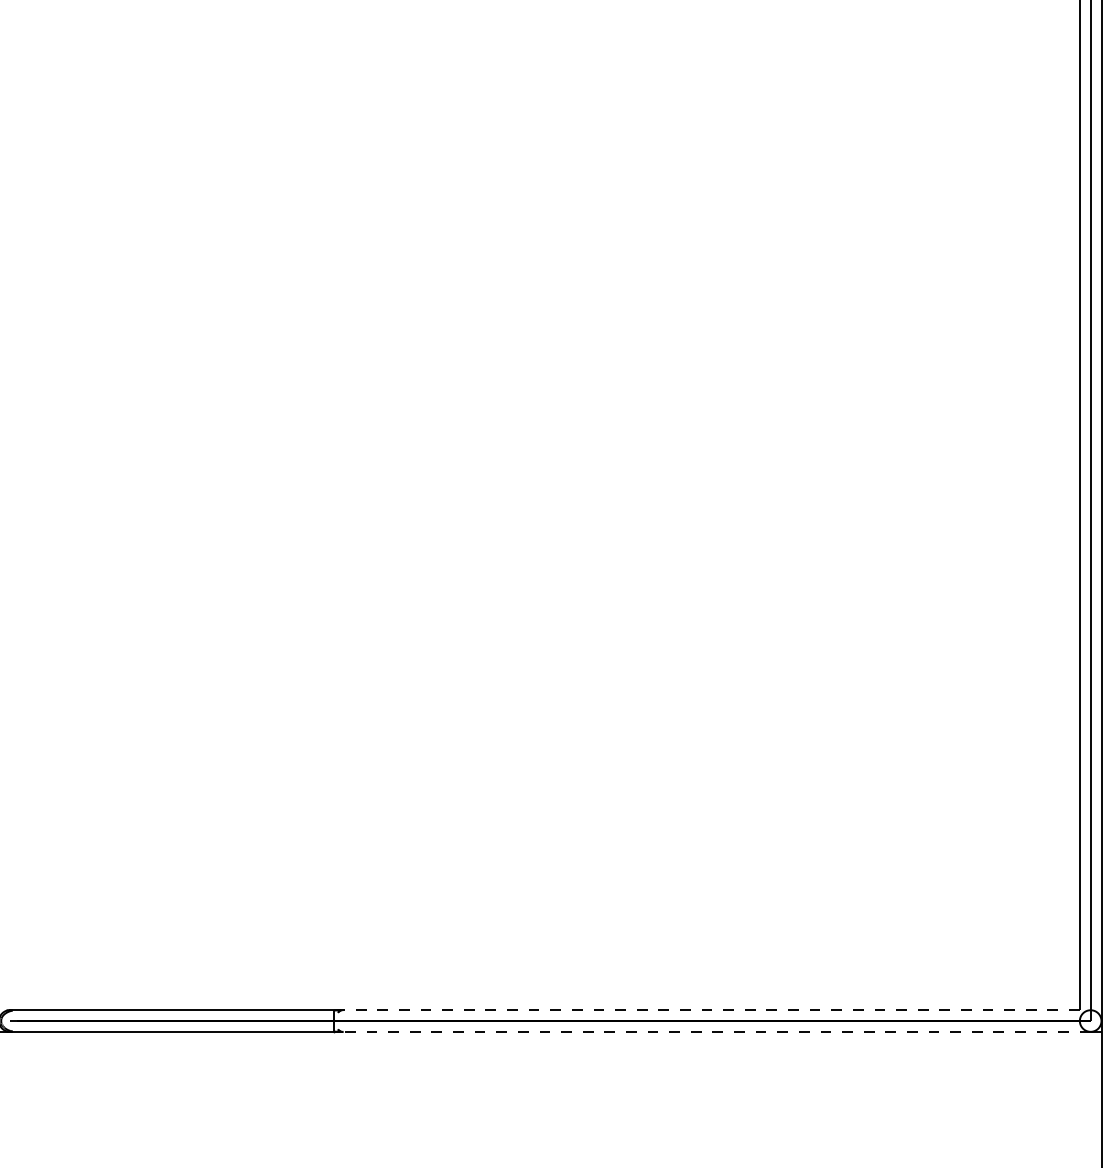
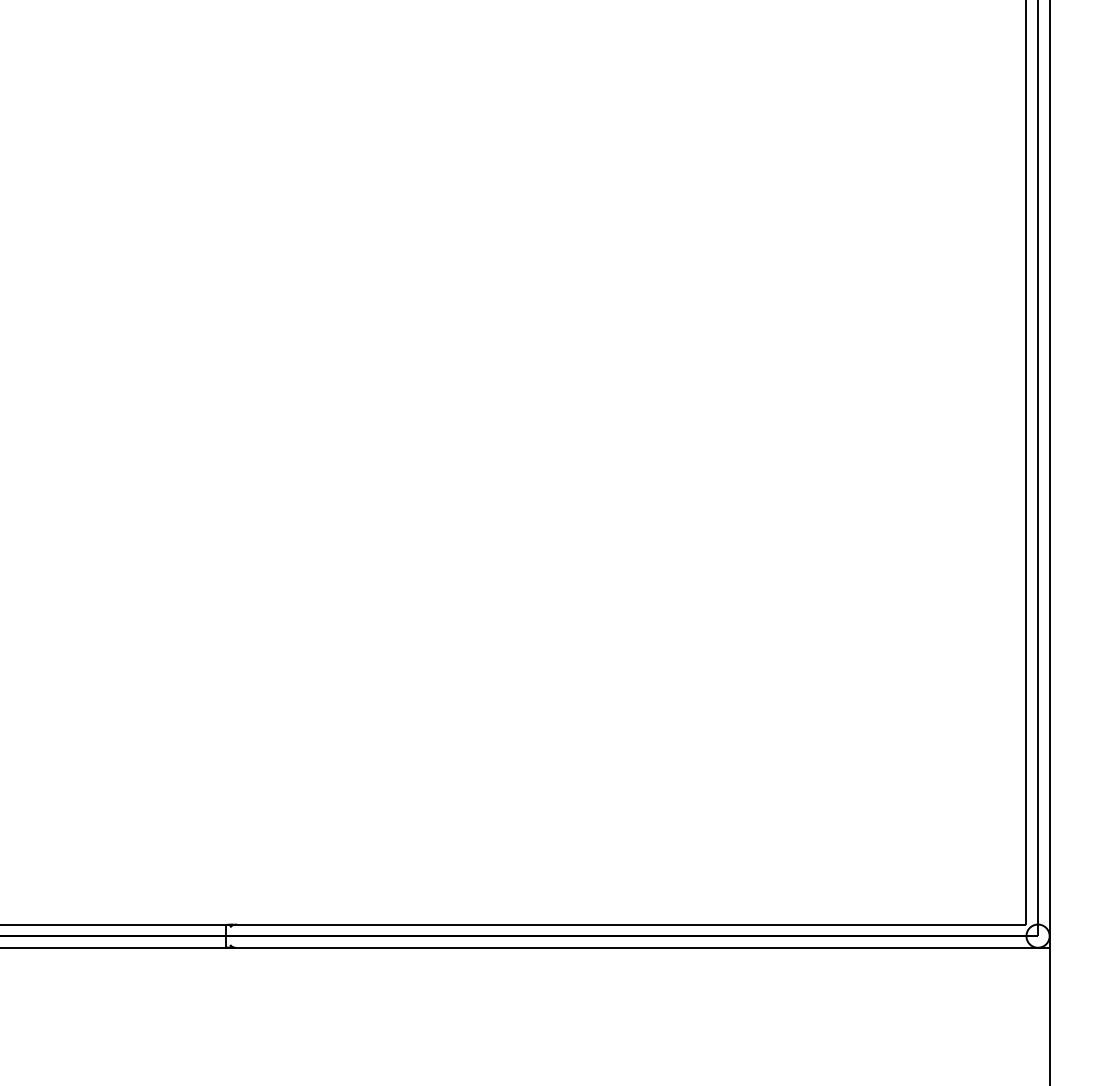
line: (710, 1010) -> (630, 924), dashed -> solid
line: (711, 1031) -> (631, 947), dashed -> solid

